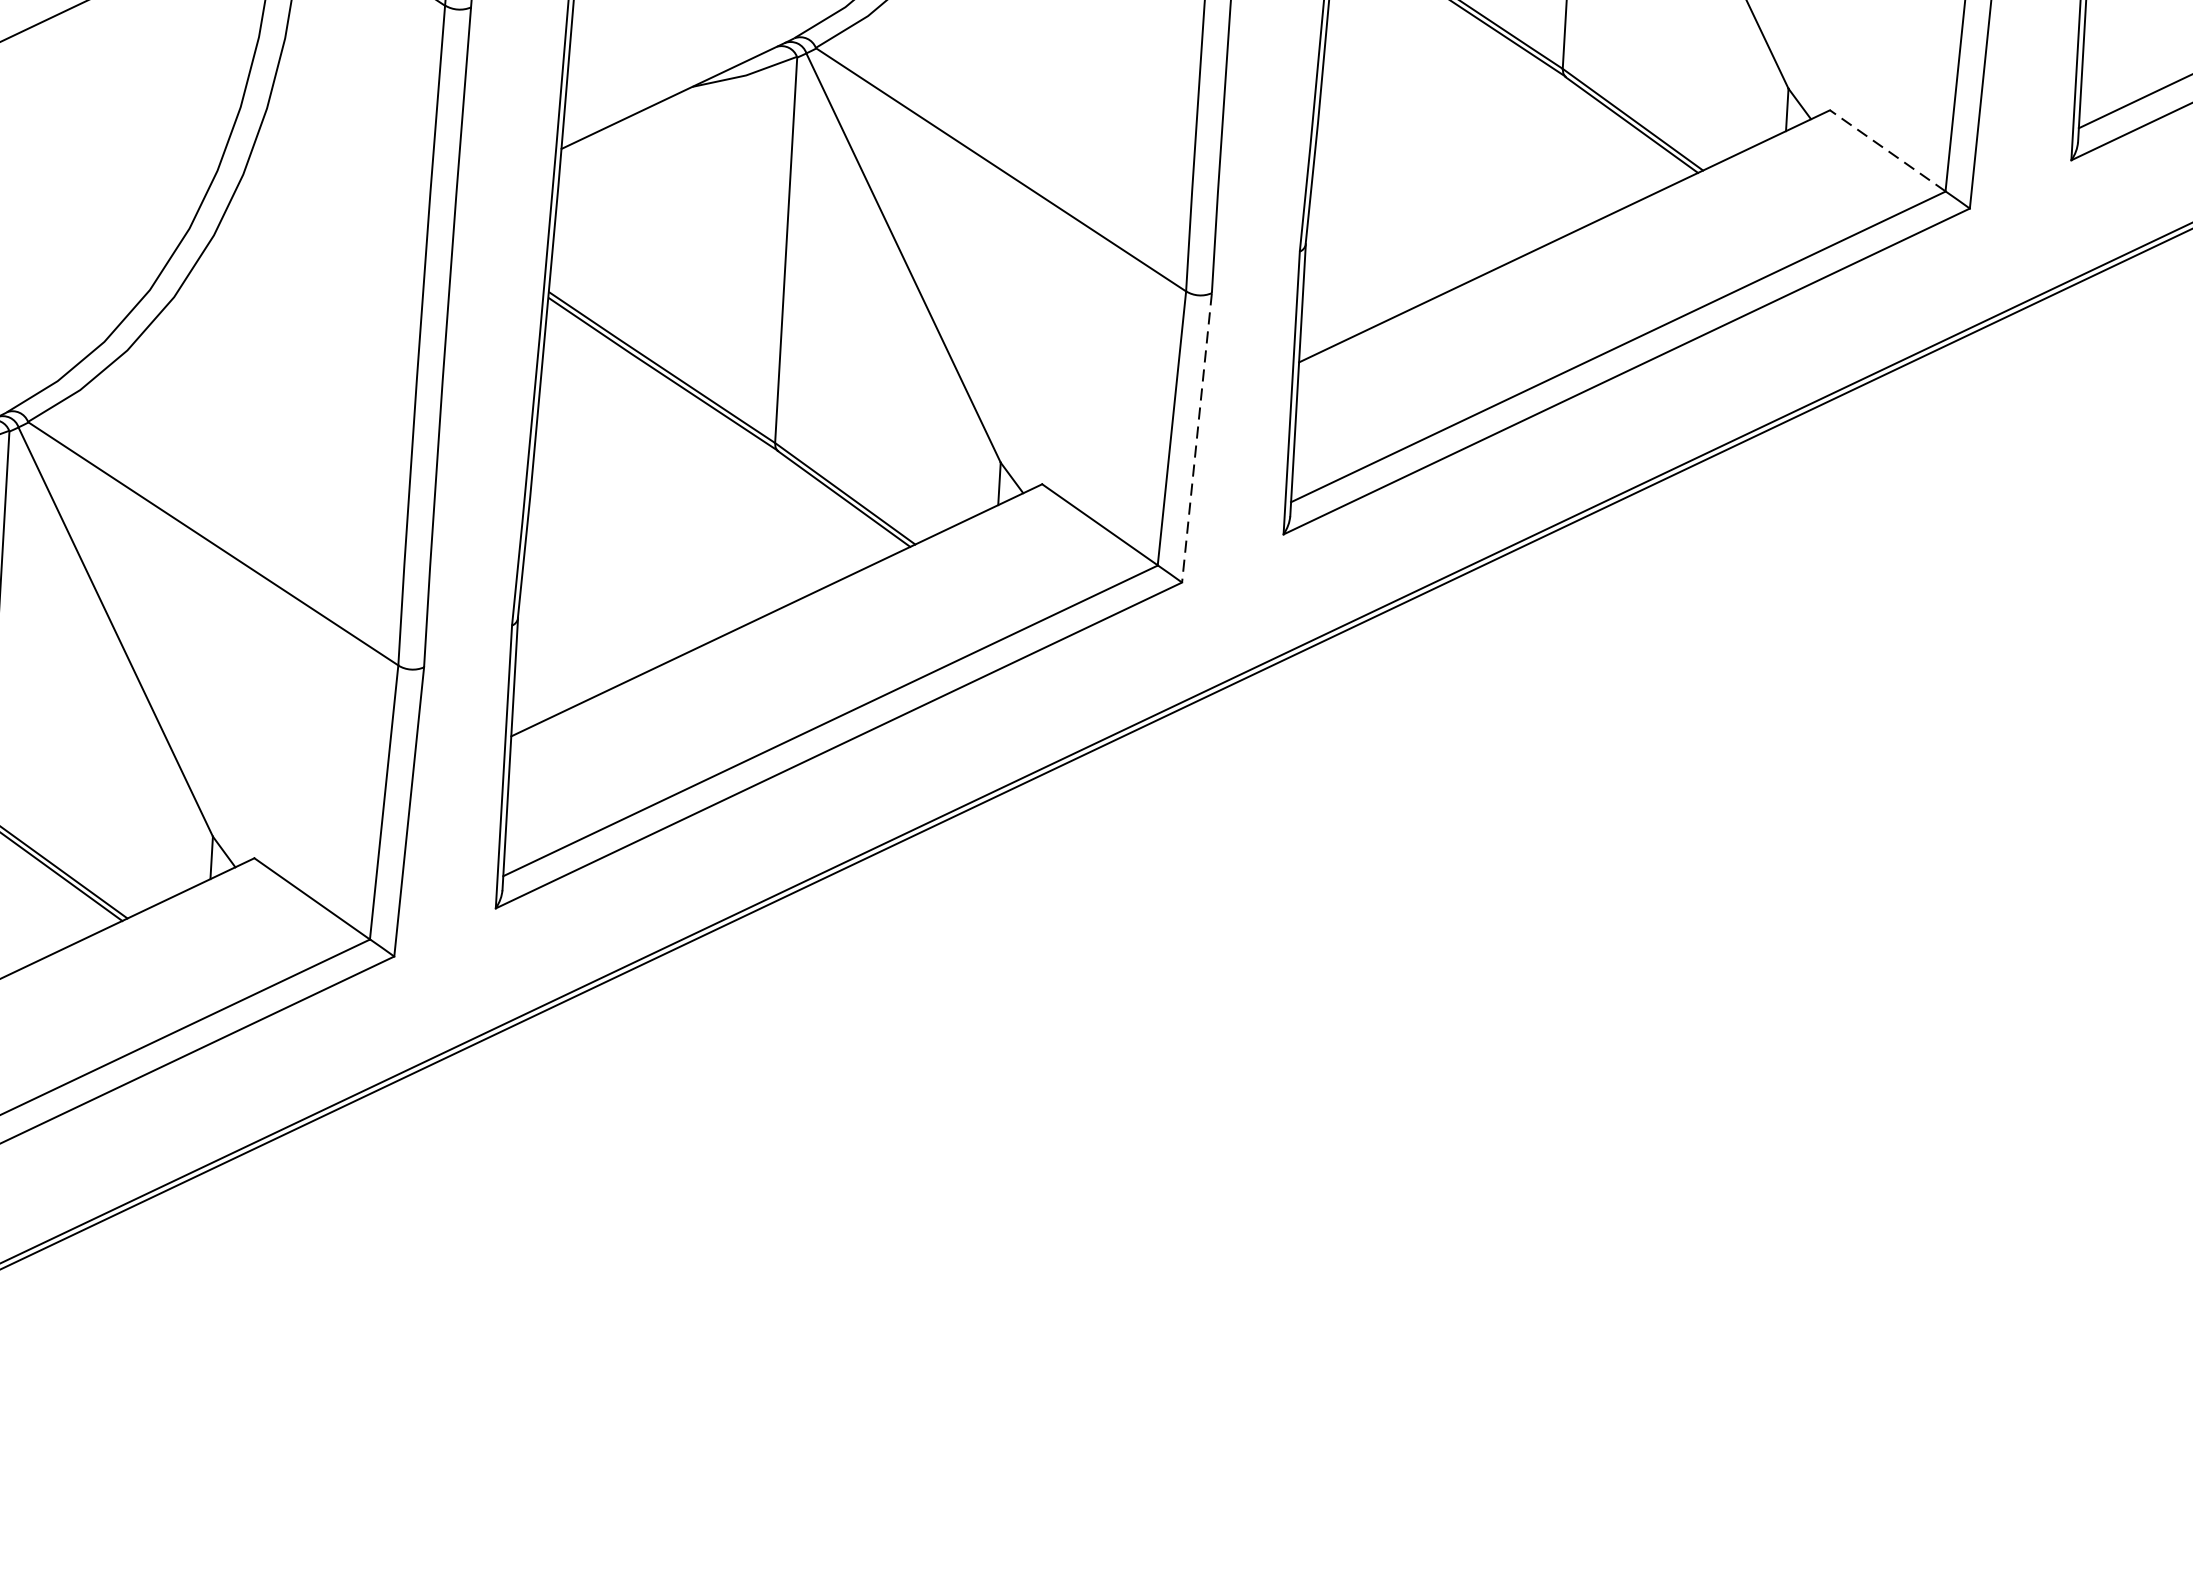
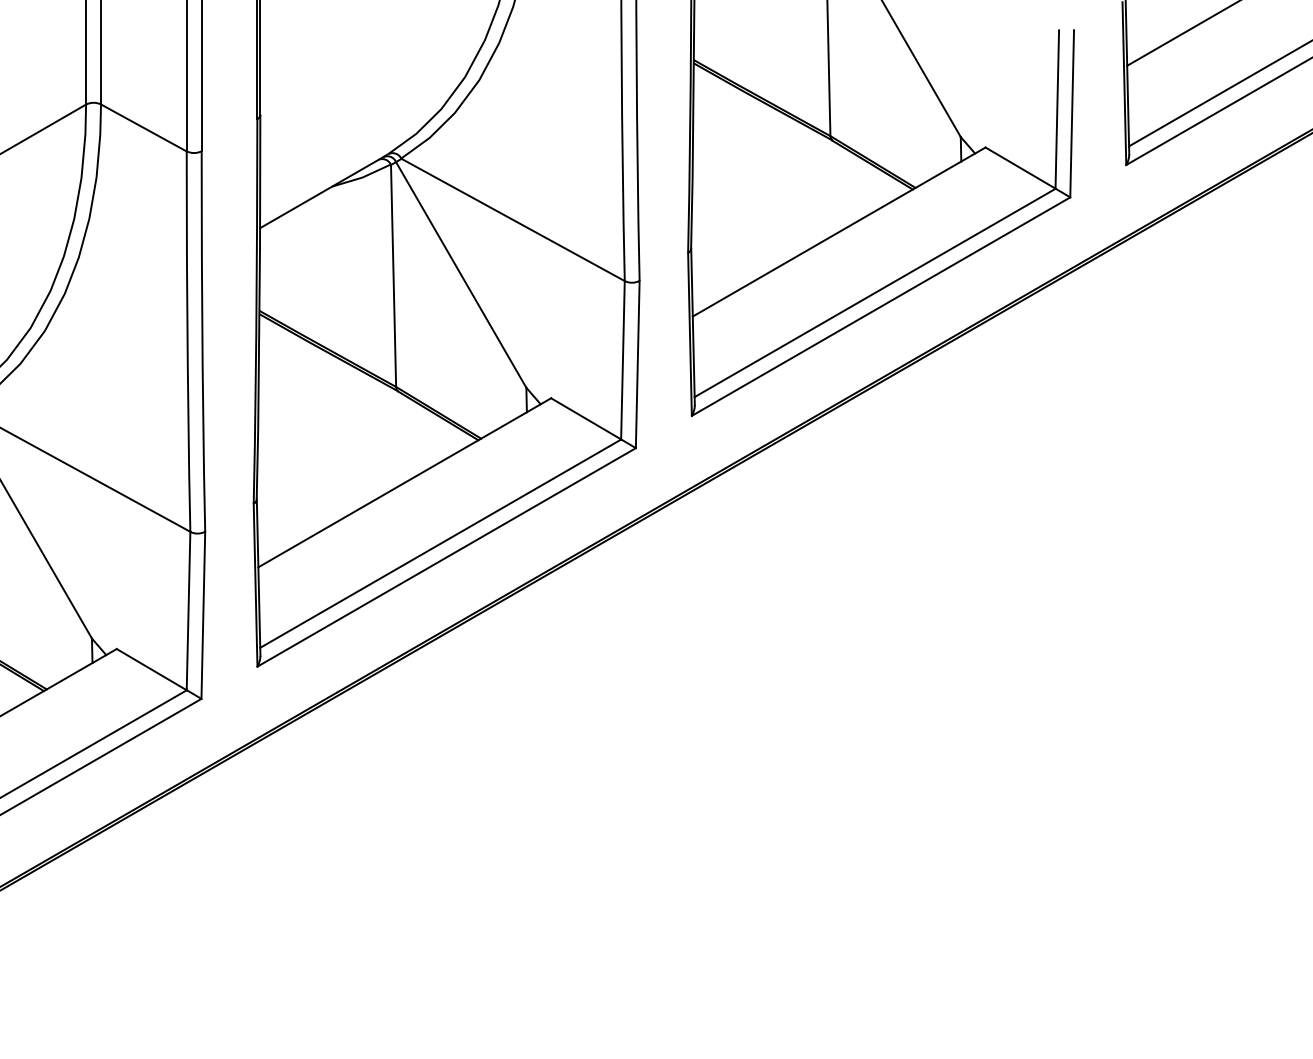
line: (1887, 151) -> (1020, 168), dashed -> solid
line: (1196, 437) -> (637, 364), dashed -> solid

